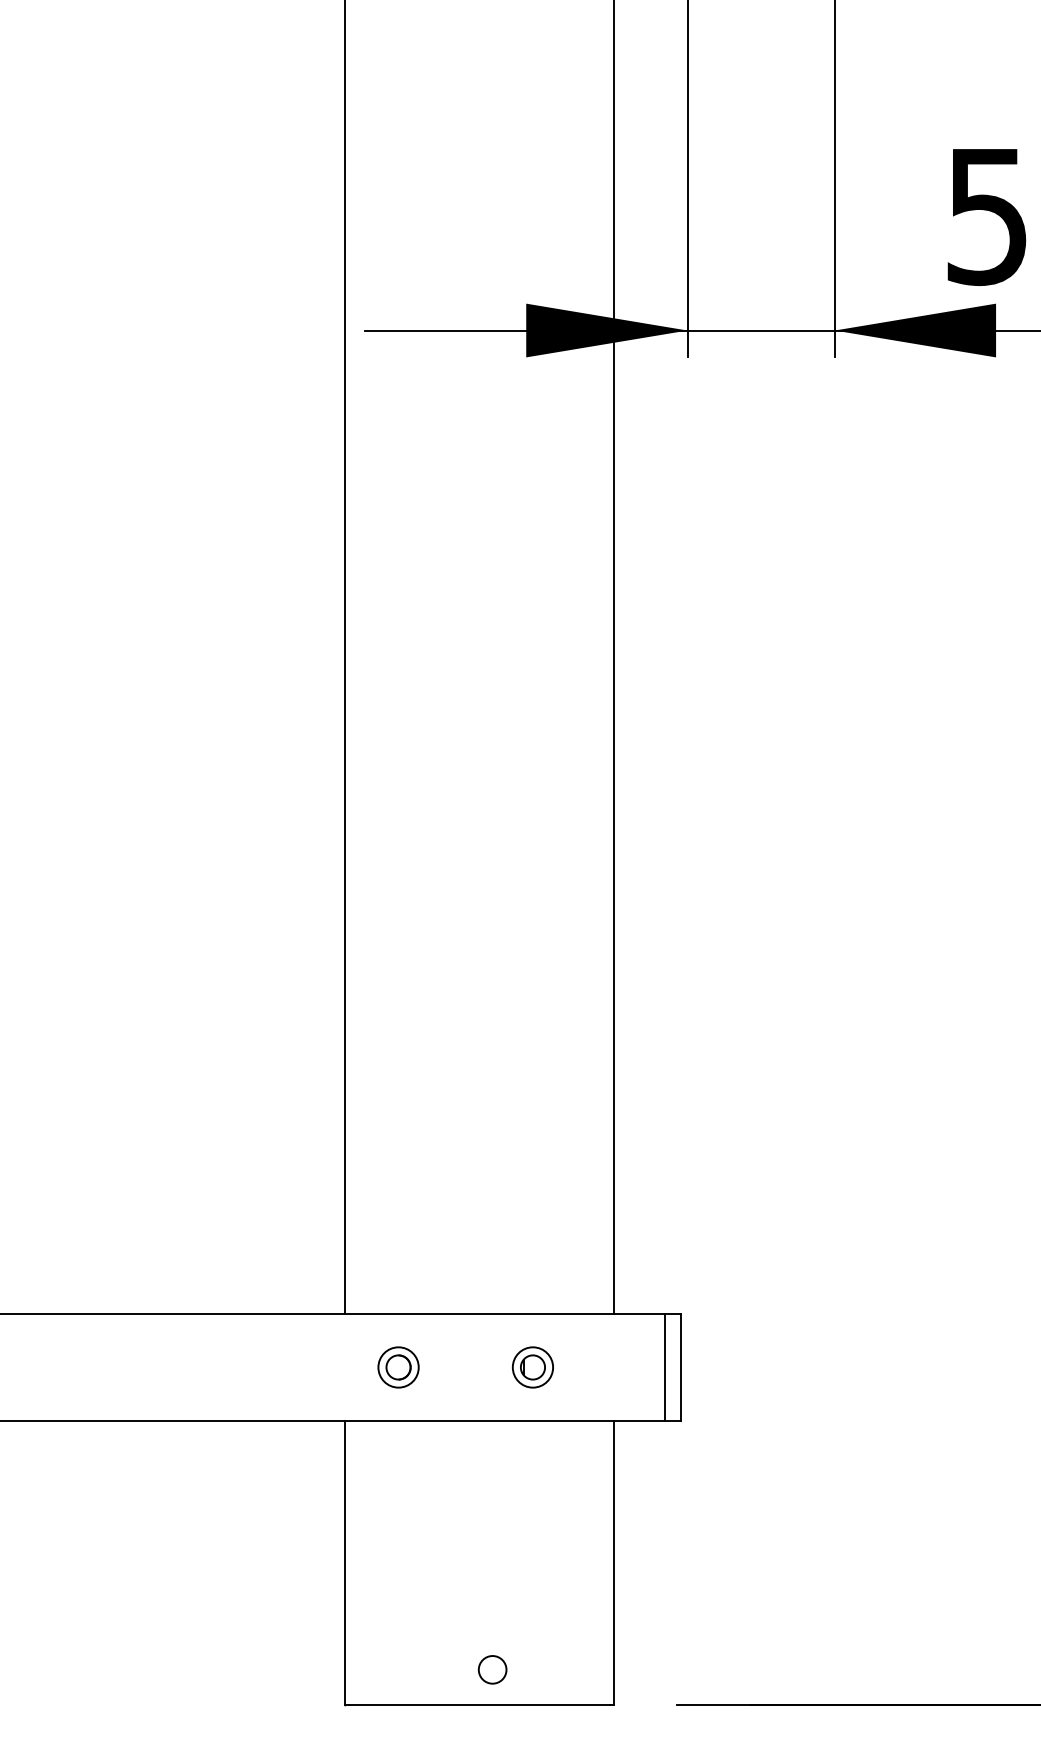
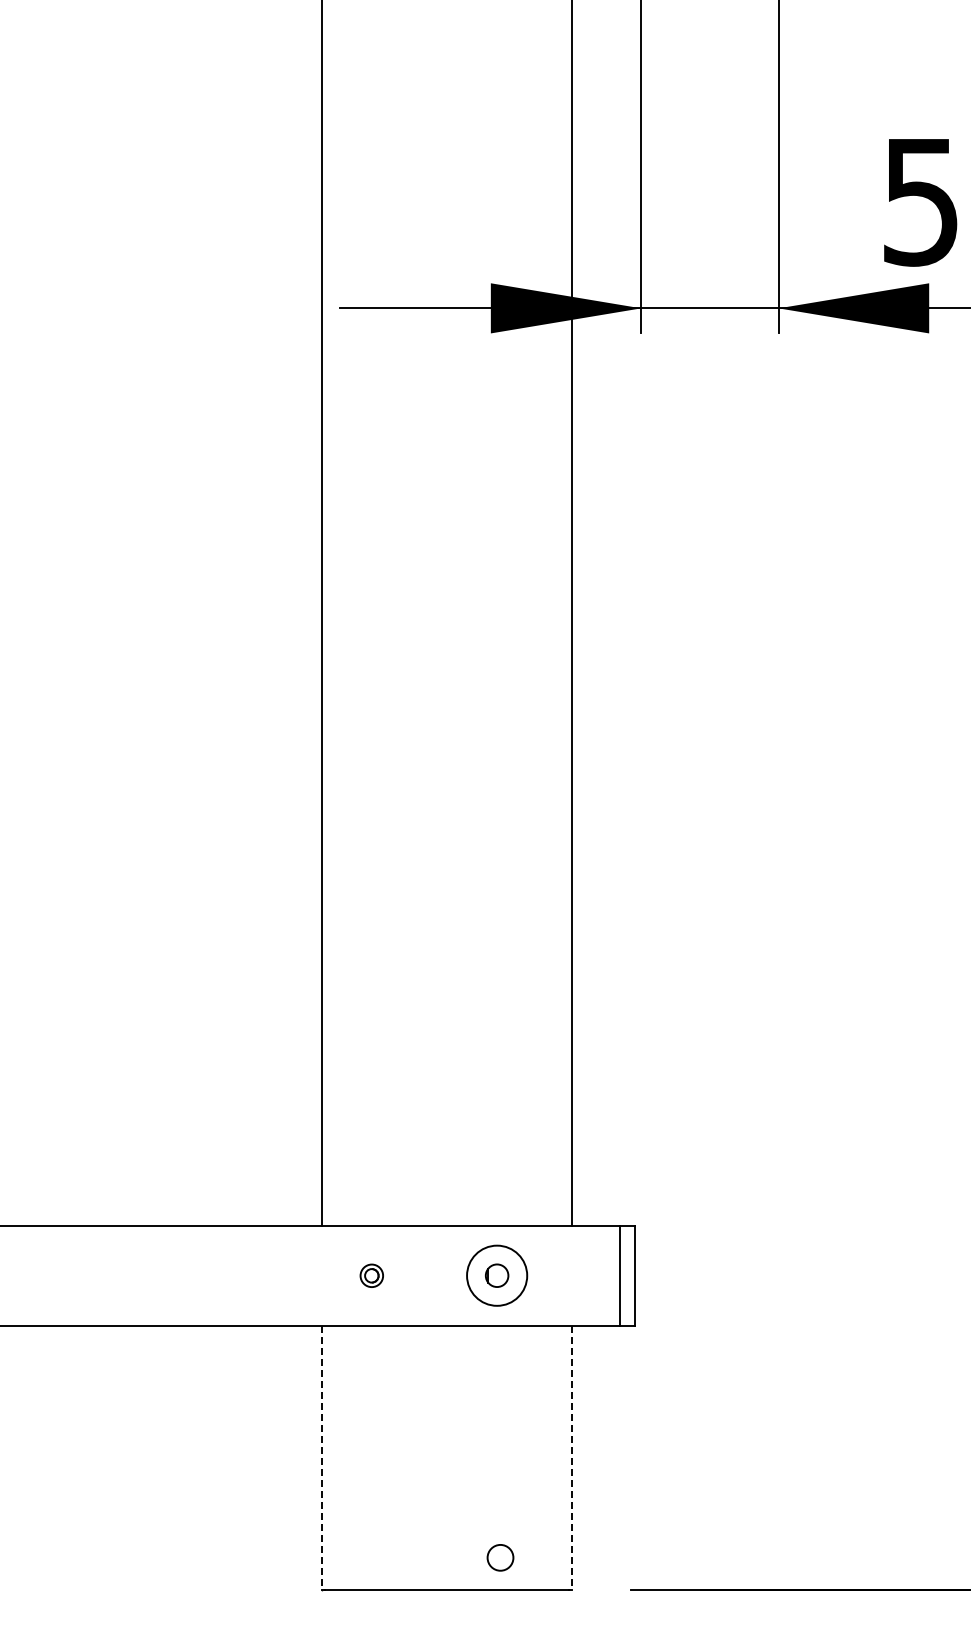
part: (398, 1367) -> (371, 1275), size x0.6
circle: (532, 1367) -> (496, 1275), size x1.6
line: (344, 1563) -> (321, 1458), solid -> dashed
line: (613, 1563) -> (572, 1458), solid -> dashed
circle: (492, 1669) -> (500, 1557), moved

